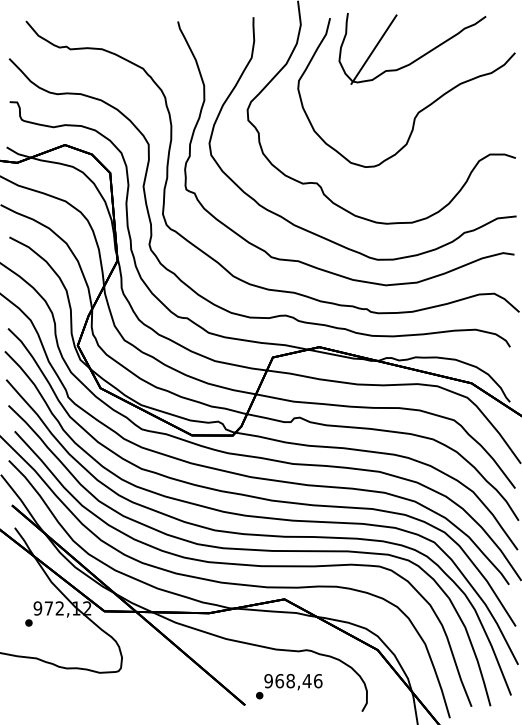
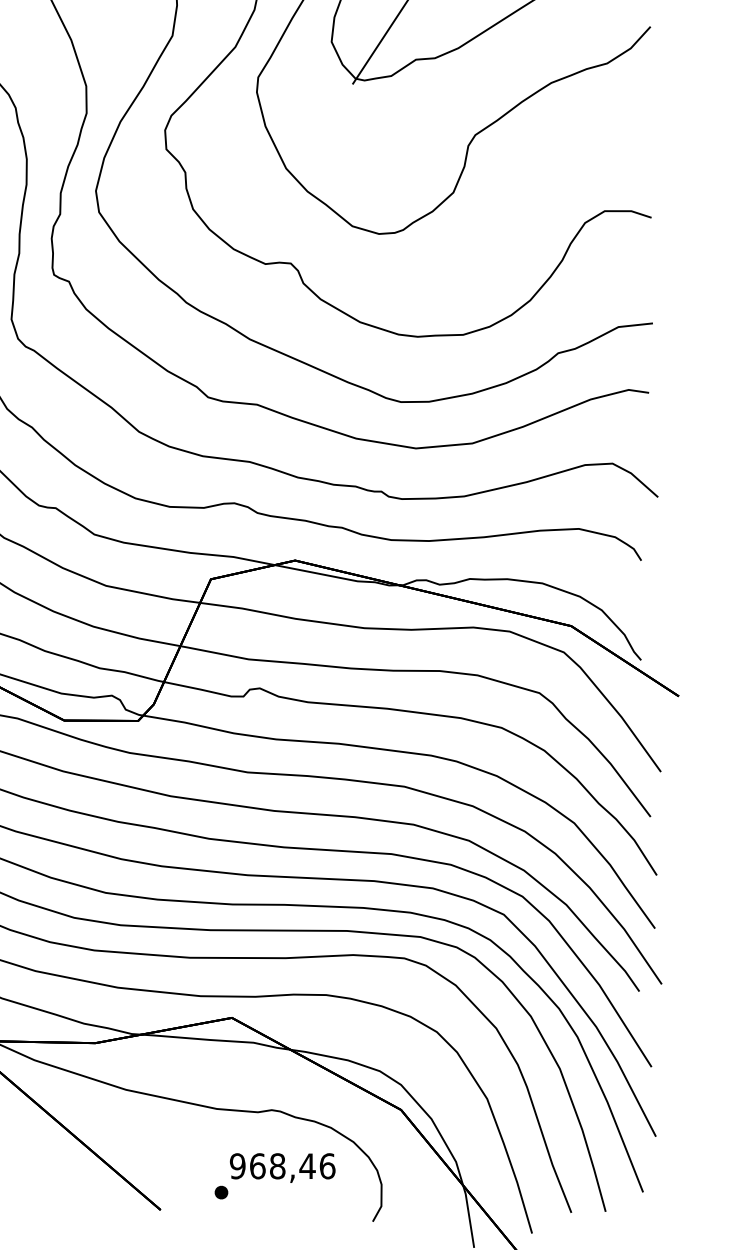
text: (289, 686) -> (275, 1176), moved

